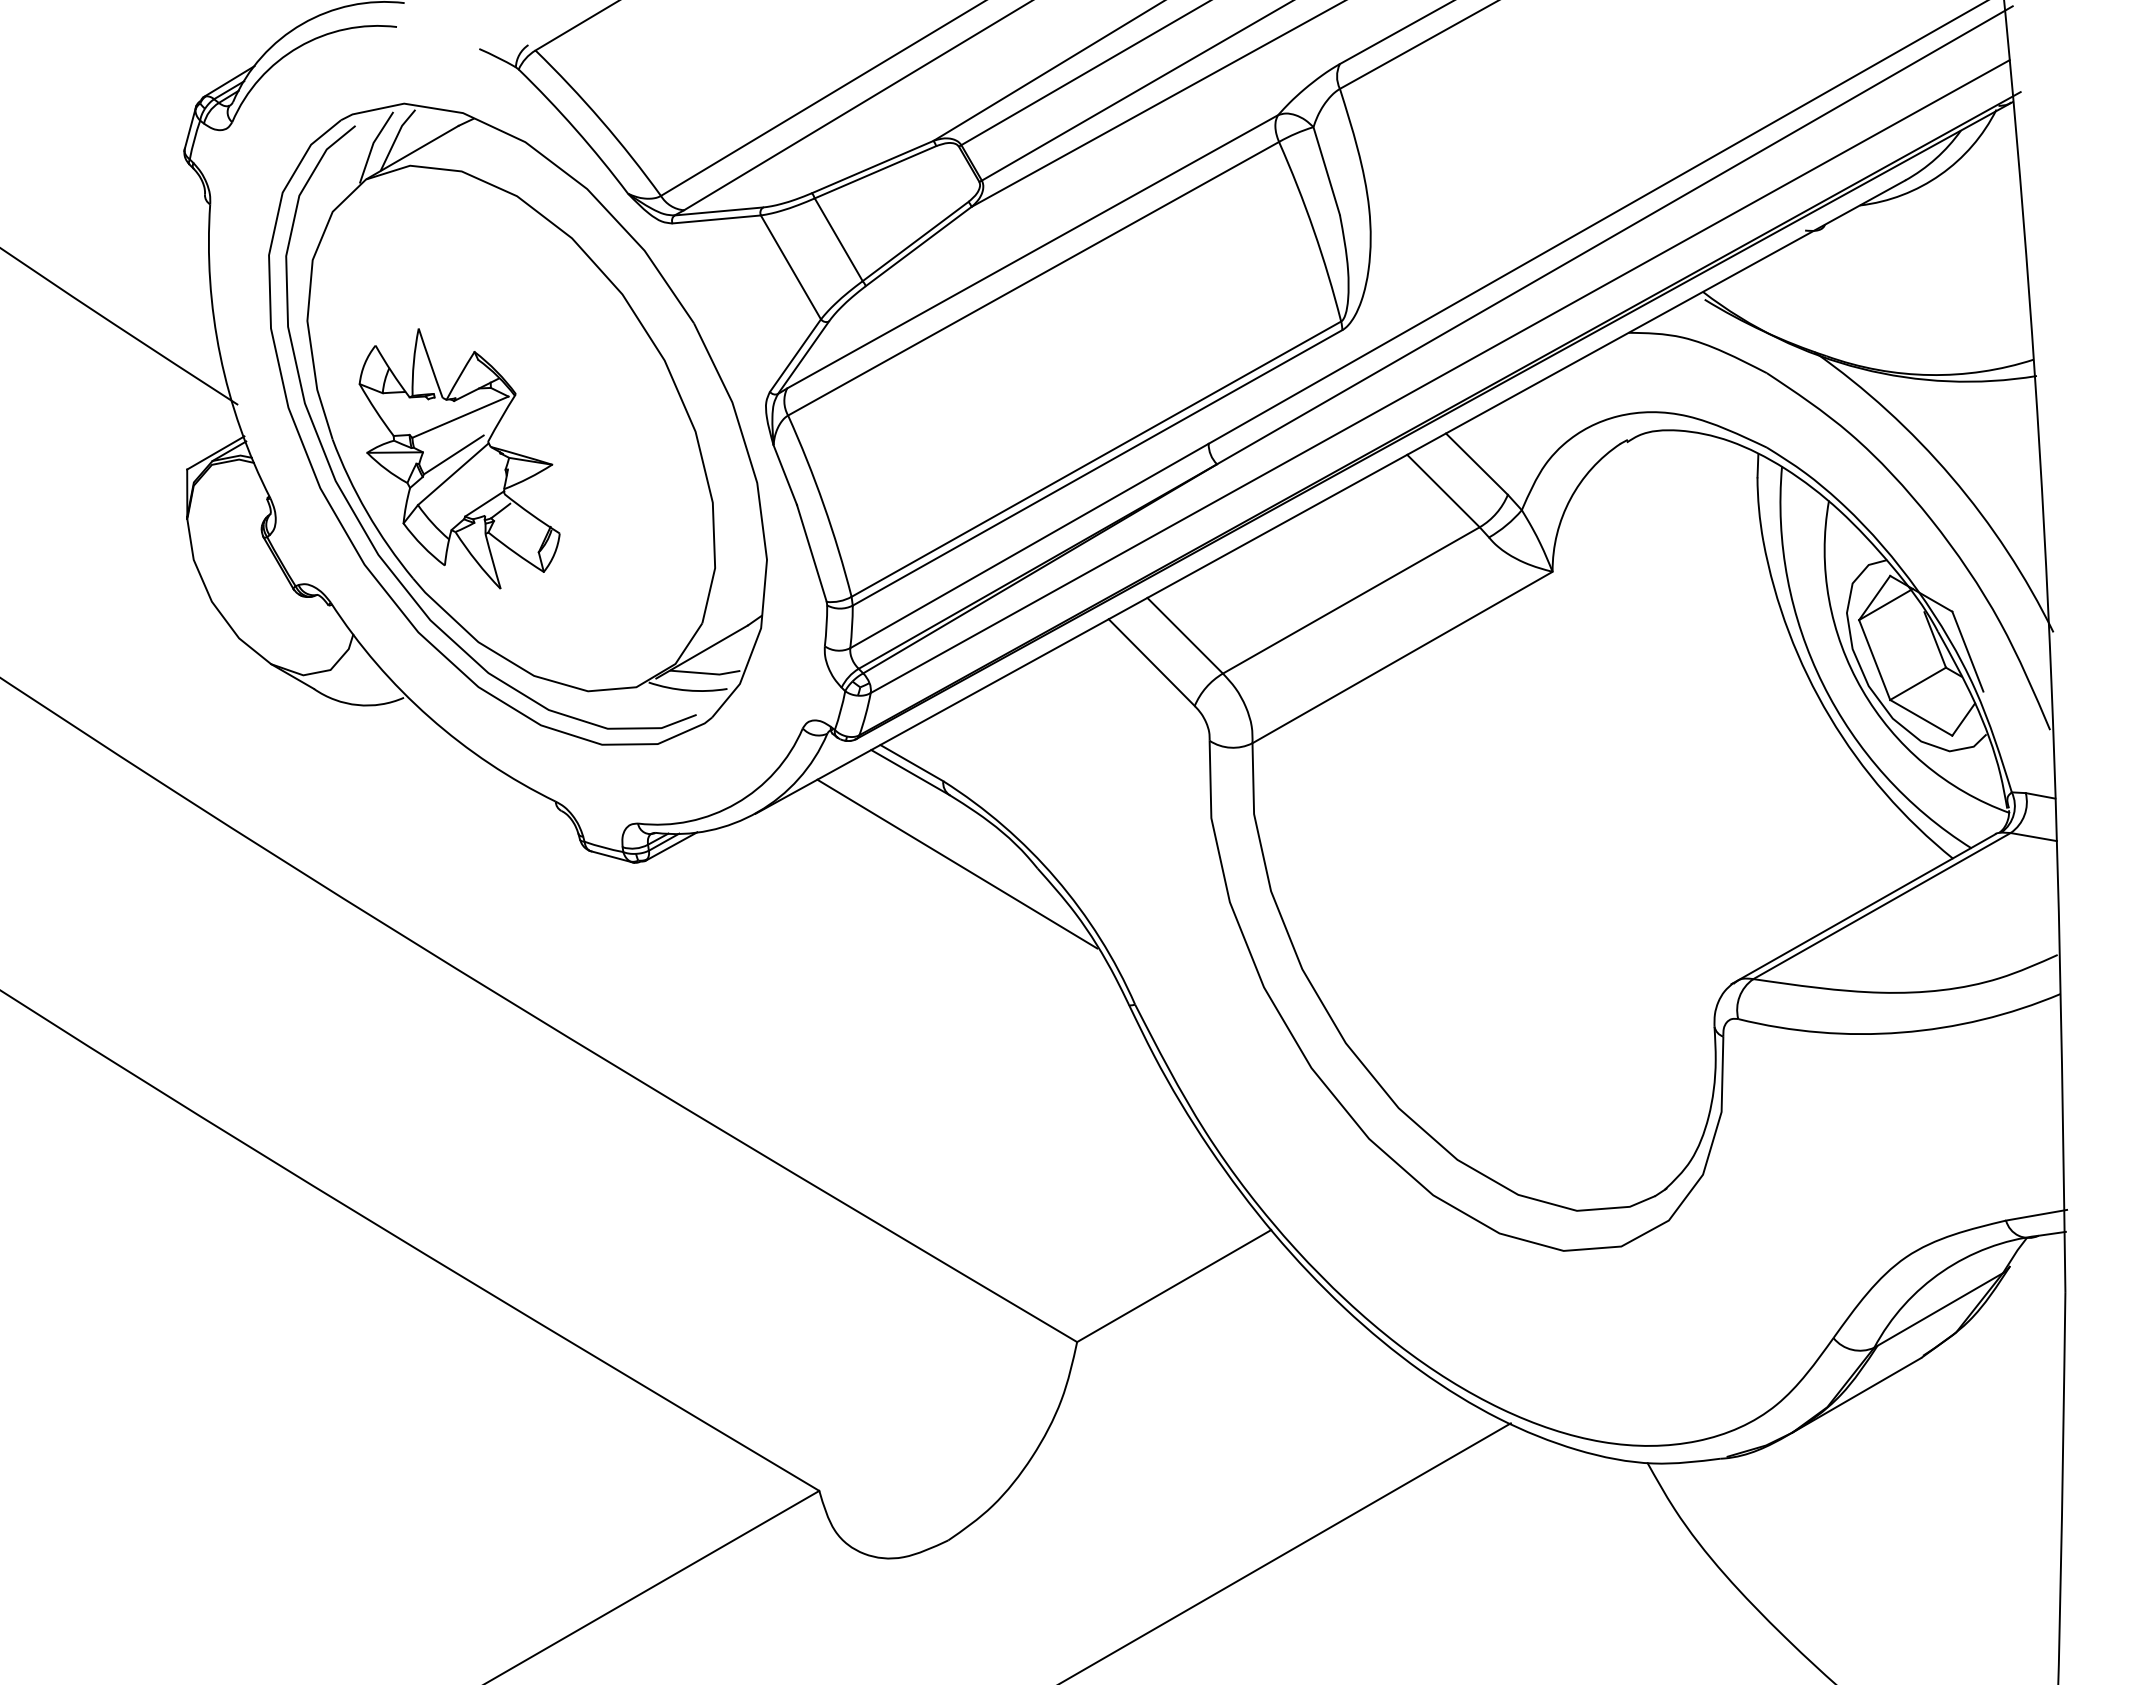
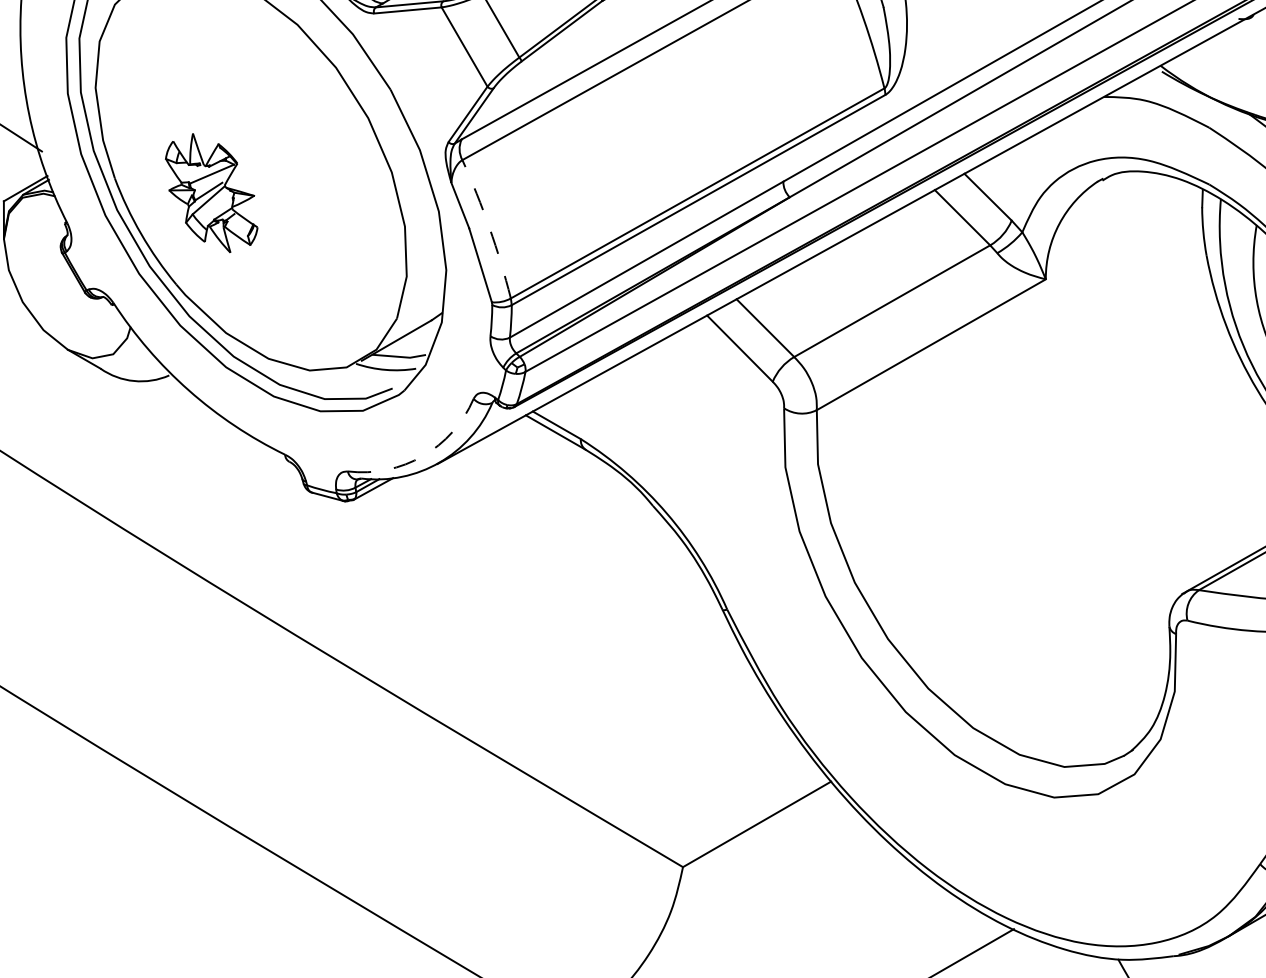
part: (459, 458) -> (211, 192), size x0.6
arc: (823, 504) -> (489, 227), solid -> dashed
arc: (736, 803) -> (423, 456), solid -> dashed
line: (957, 863) -> (591, 501), removed

